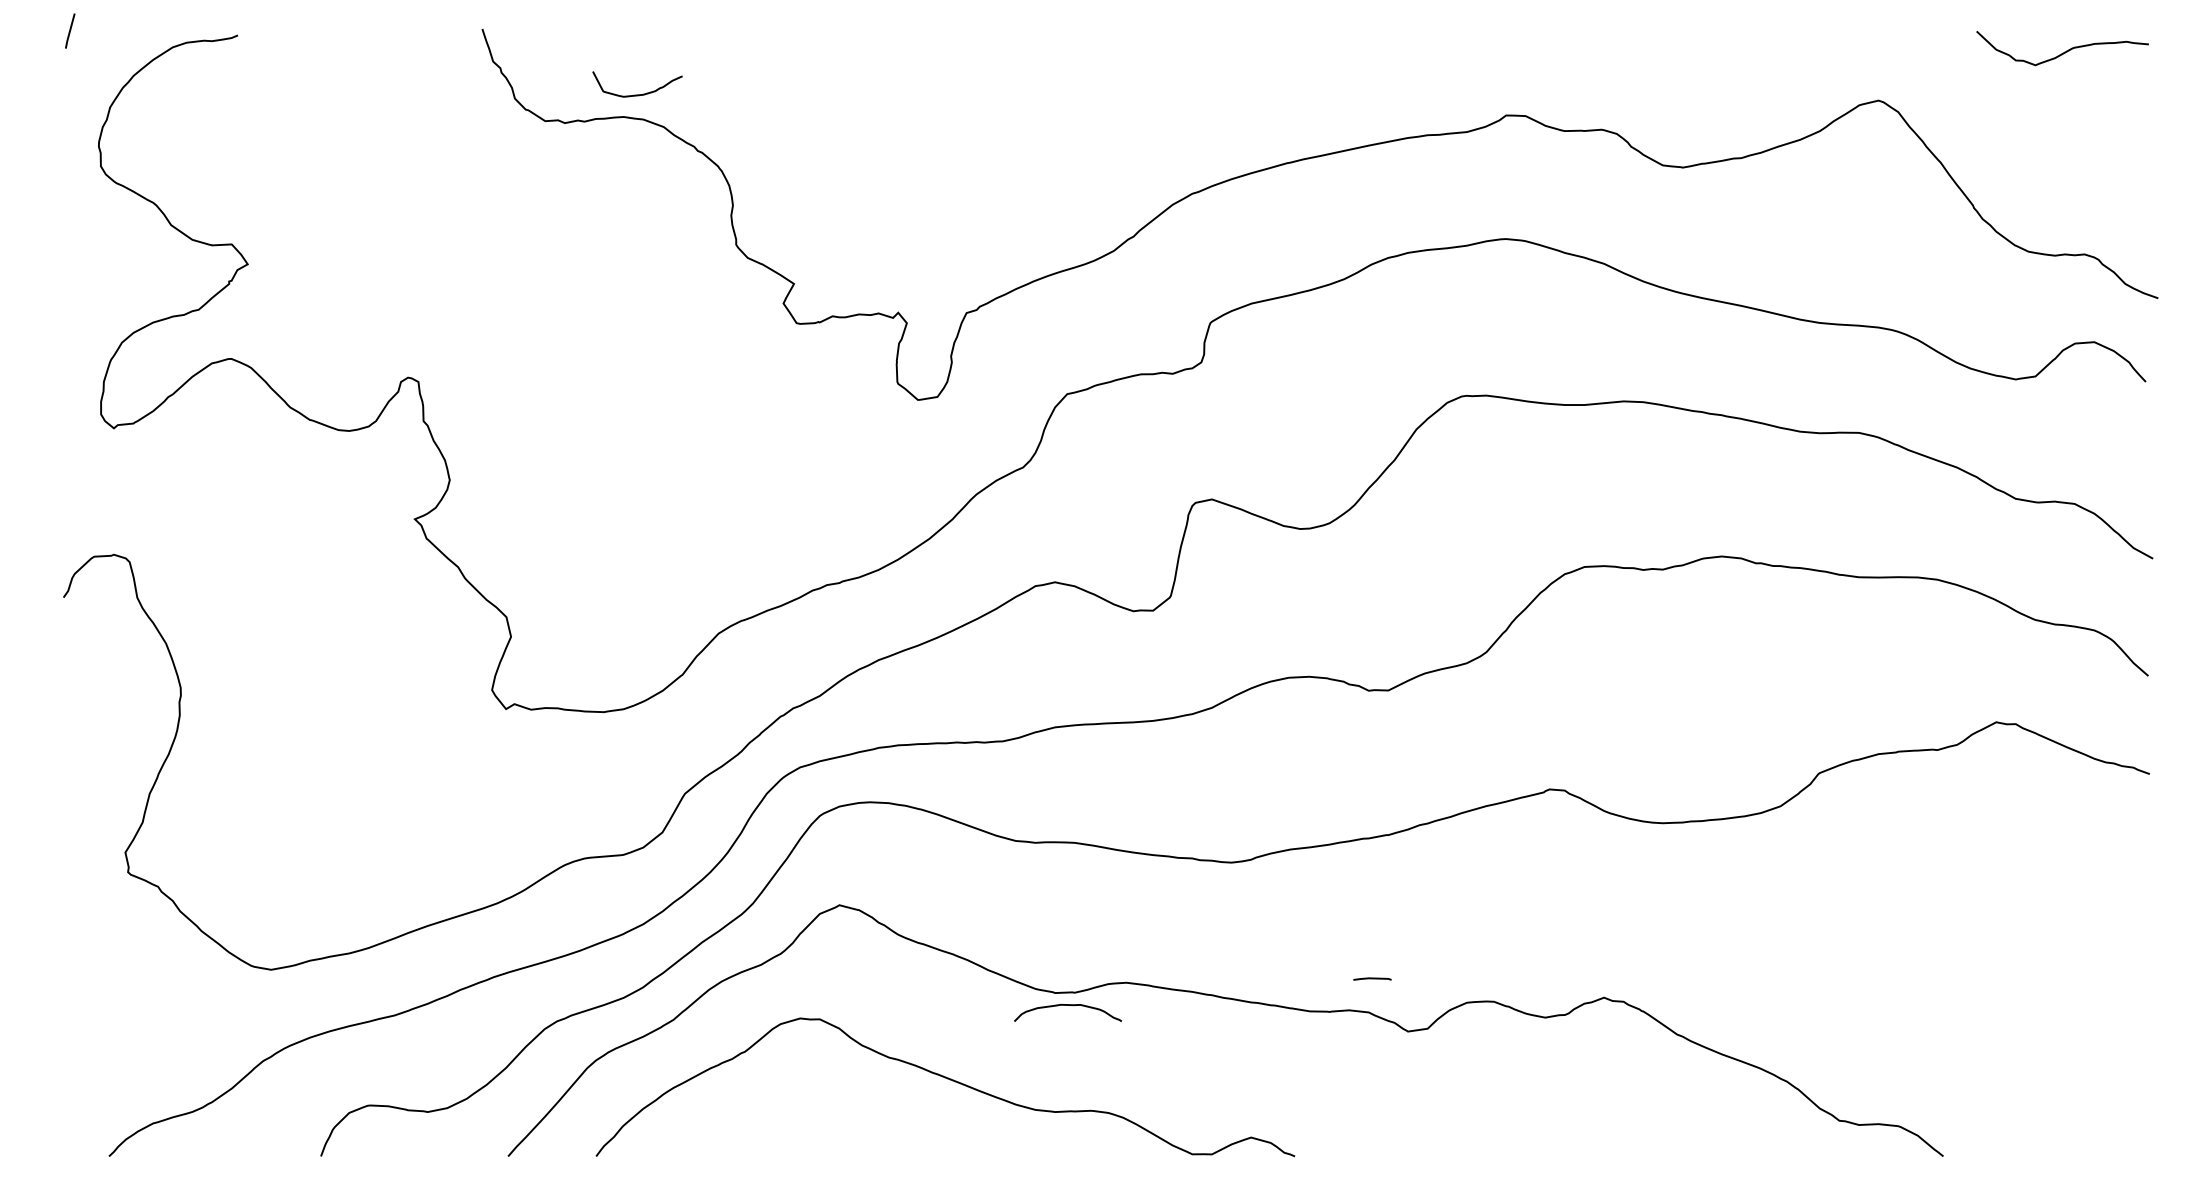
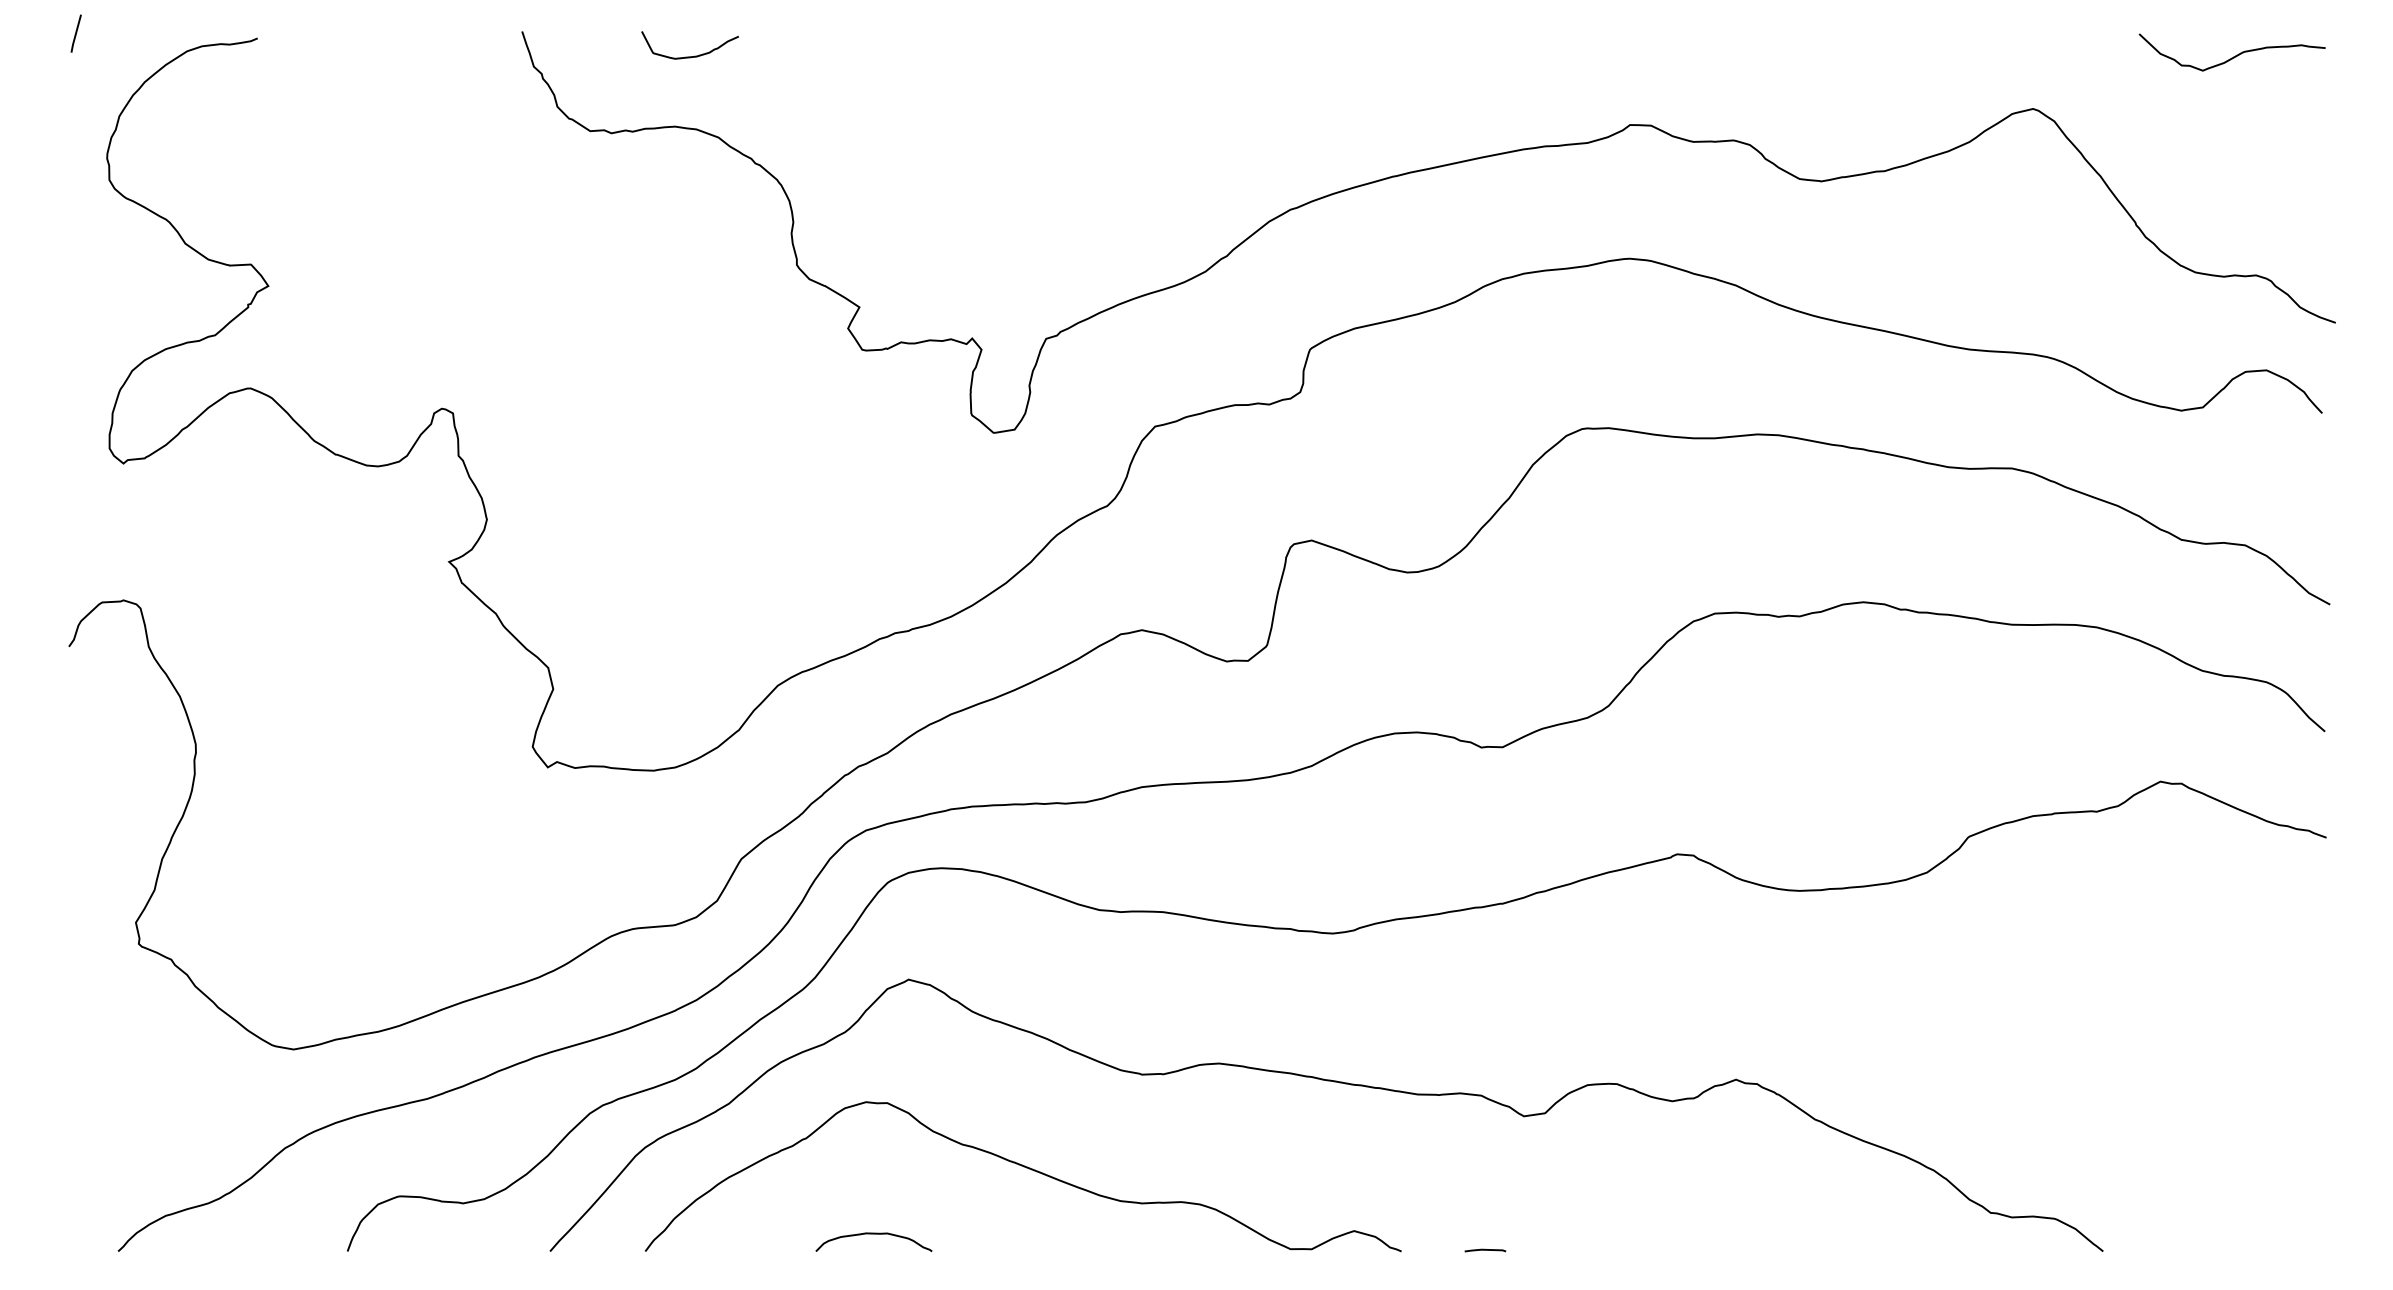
curve: (636, 94) -> (689, 56), moved
line: (1372, 979) -> (1485, 1250), moved
curve: (1067, 1005) -> (873, 1234), moved

